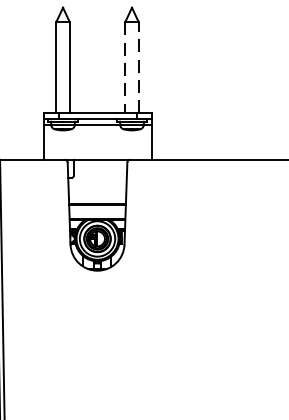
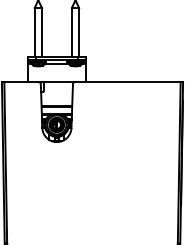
line: (124, 67) -> (71, 32), dashed -> solid
line: (139, 67) -> (79, 32), dashed -> solid

